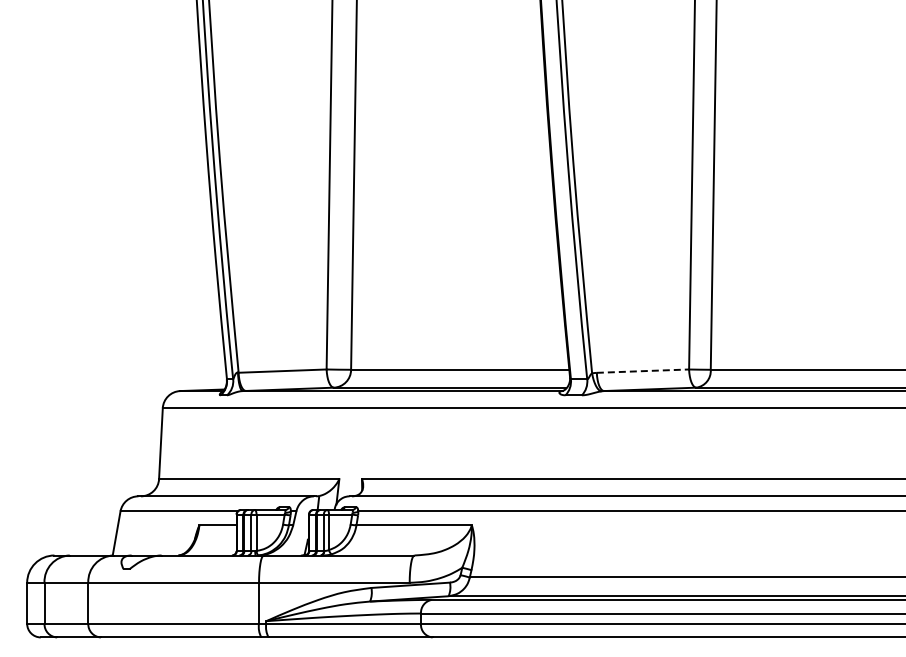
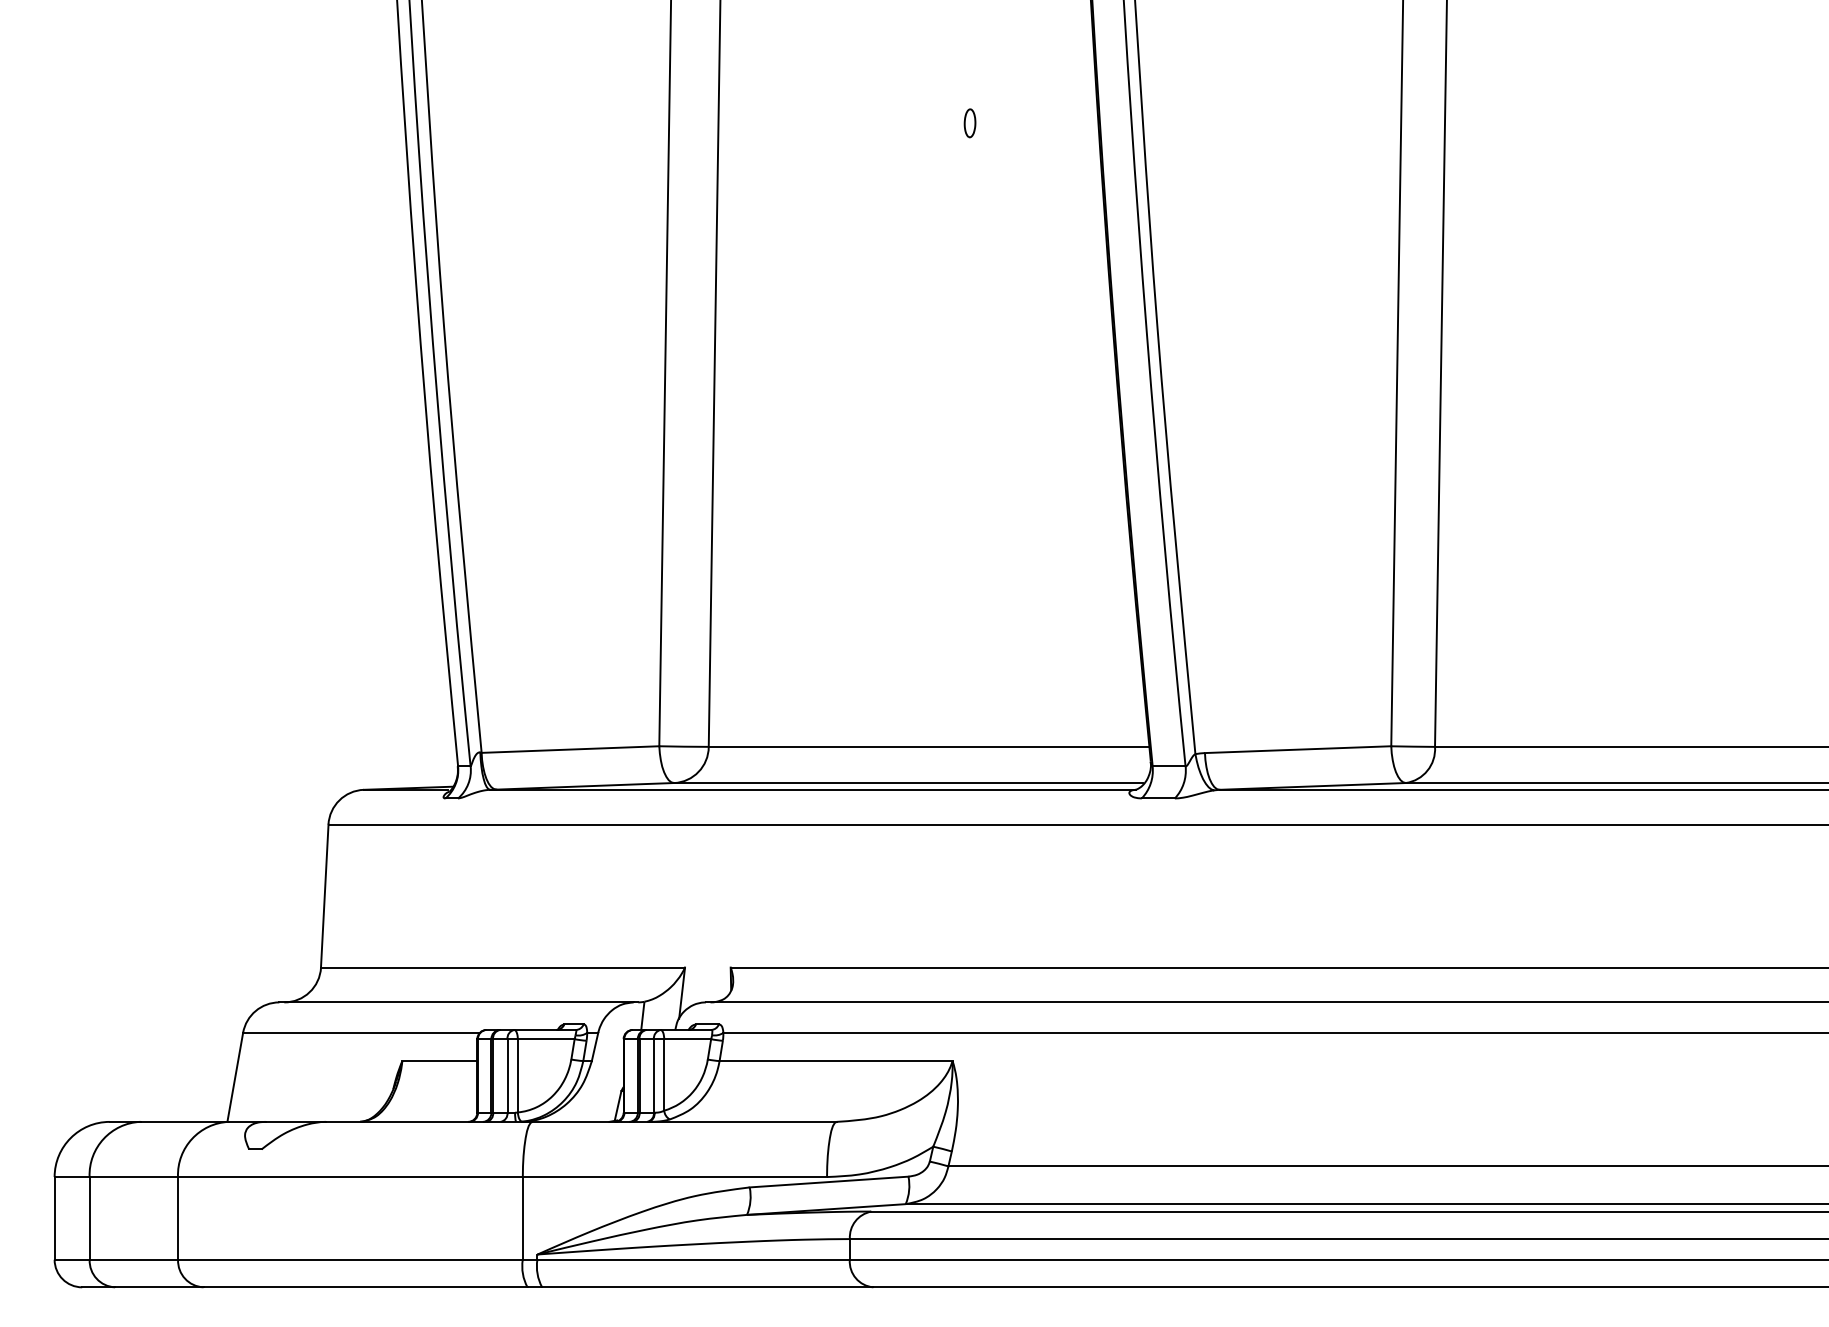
part: (480, 60) -> (970, 122), added
line: (643, 371) -> (1299, 750), dashed -> solid

